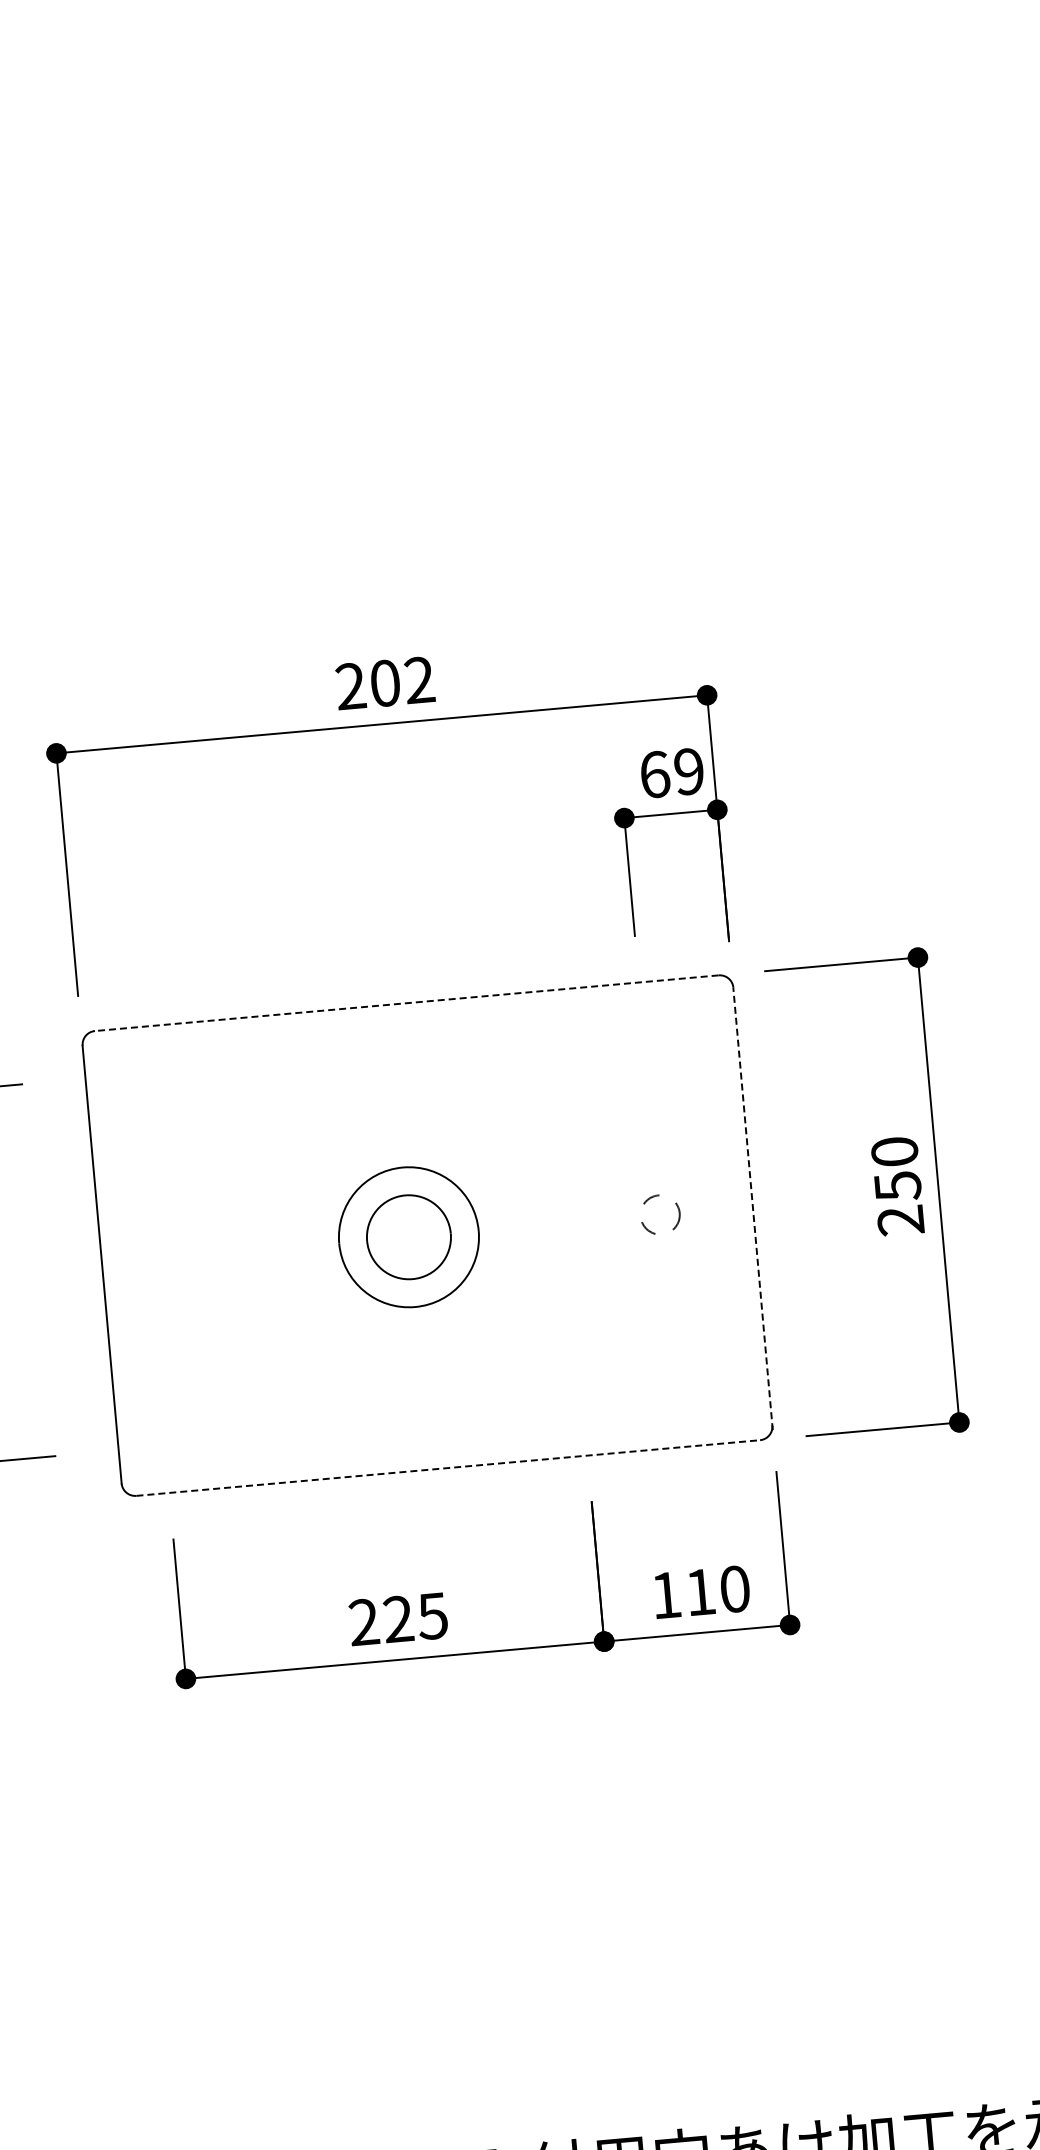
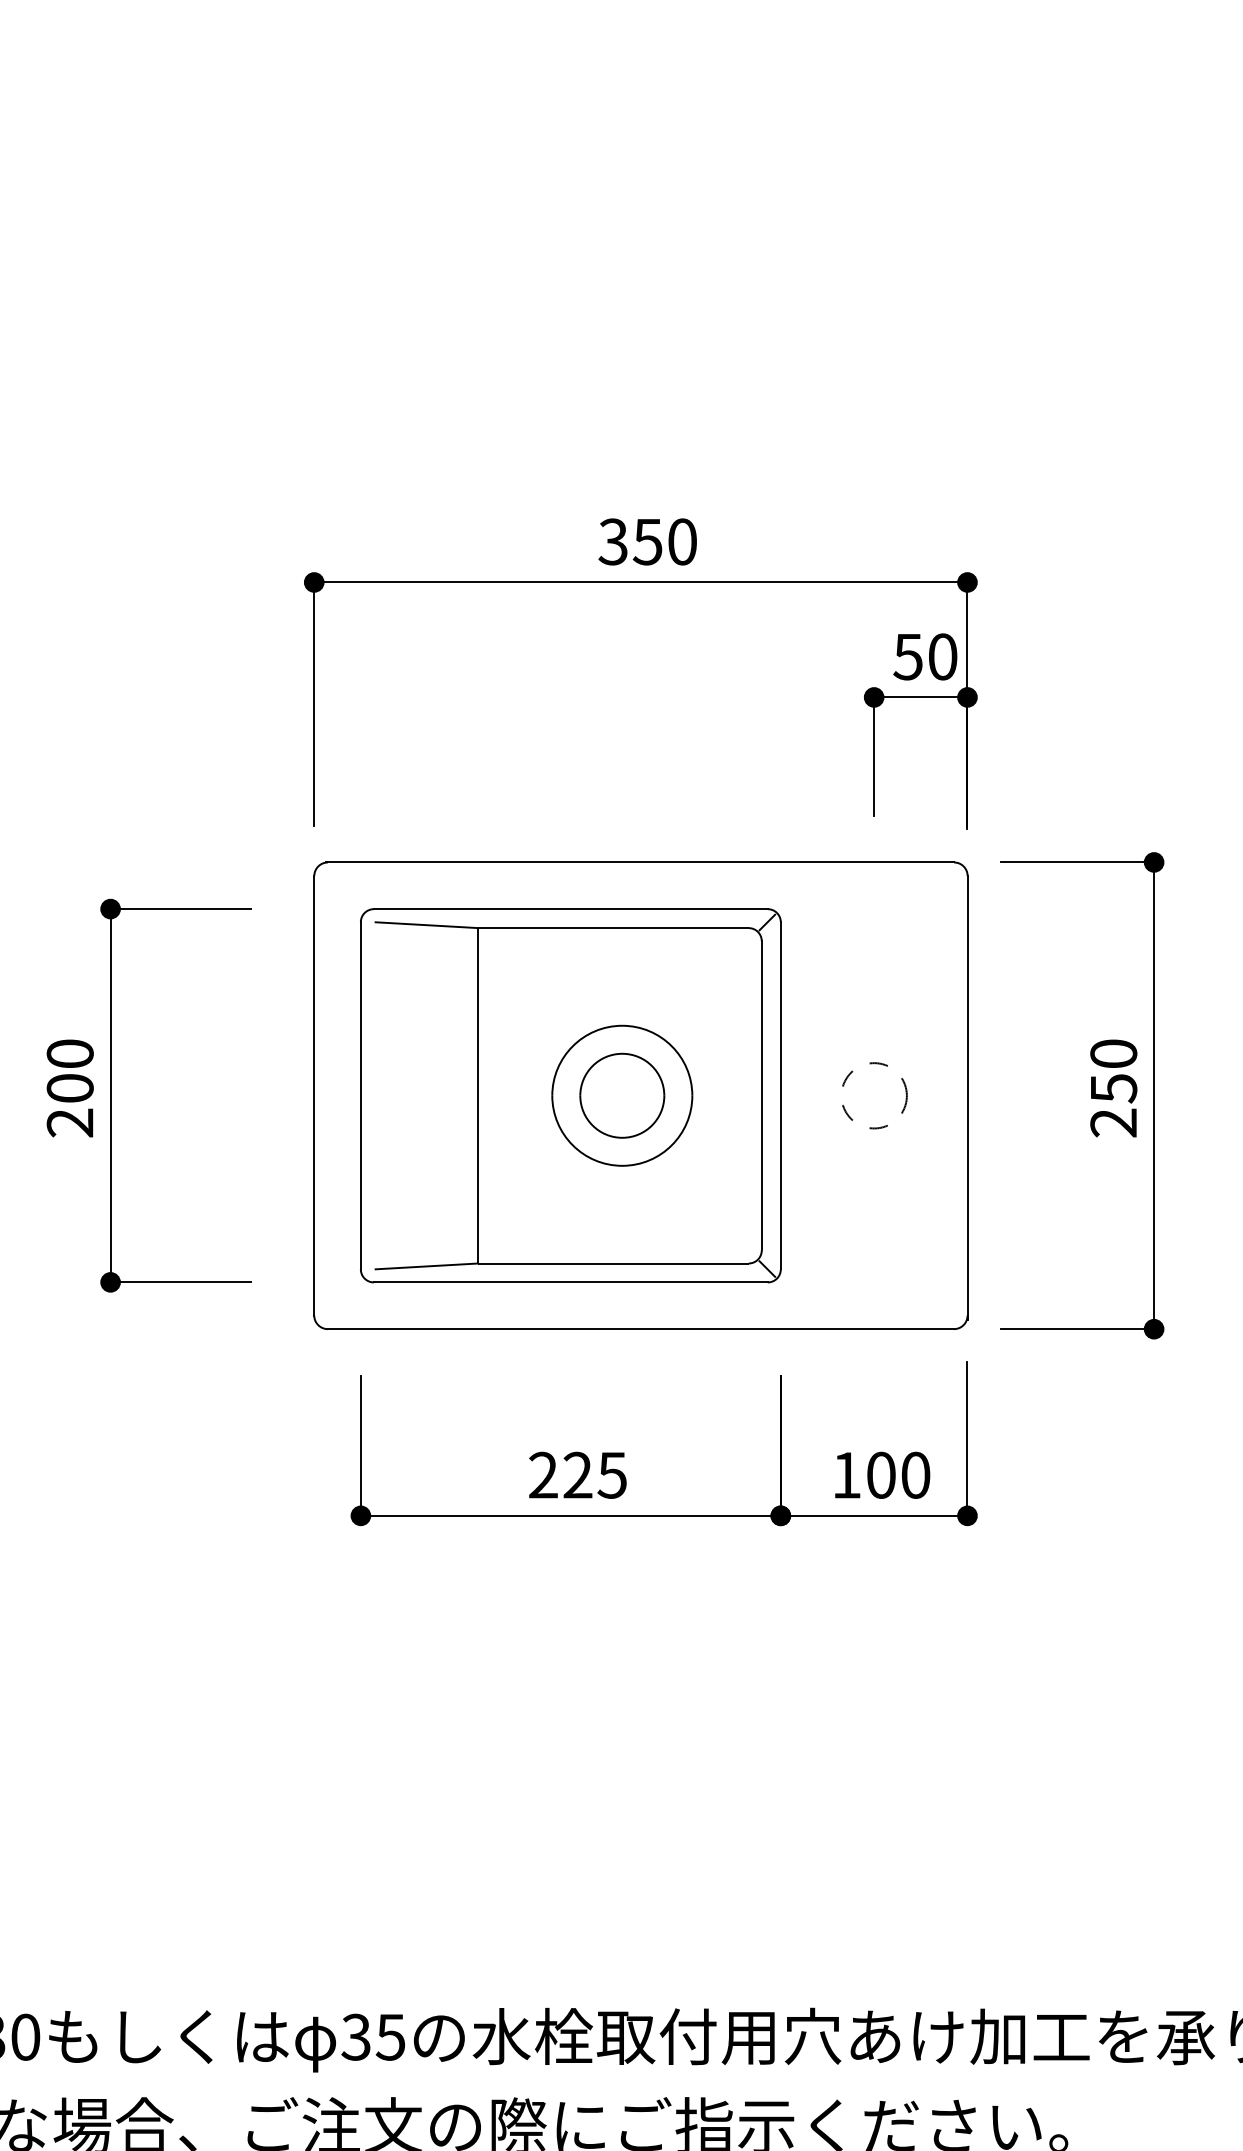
text: (384, 682) -> (647, 541), 202 -> 350
text: (671, 772) -> (925, 656), 69 -> 50
line: (406, 1003) -> (640, 862), dashed -> solid
line: (752, 1208) -> (967, 1097), dashed -> solid
circle: (660, 1214) -> (874, 1095), size x1.67
part: (357, 1241) -> (570, 1095), added
line: (448, 1468) -> (641, 1329), dashed -> solid
text: (700, 1591) -> (881, 1474), 110 -> 100

